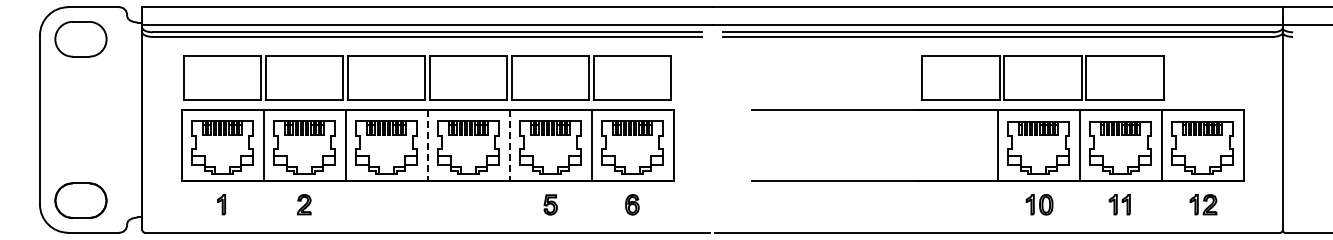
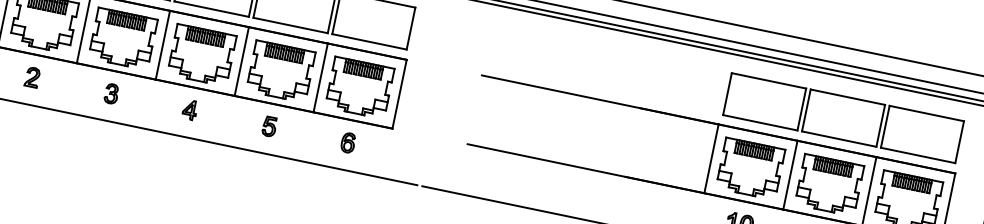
part: (1042, 77) -> (843, 117), moved
line: (427, 145) -> (162, 44), dashed -> solid
line: (509, 145) -> (241, 61), dashed -> solid
part: (386, 204) -> (111, 93), added
part: (467, 204) -> (189, 109), added

